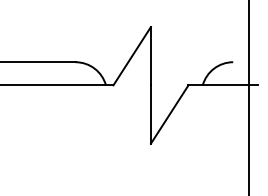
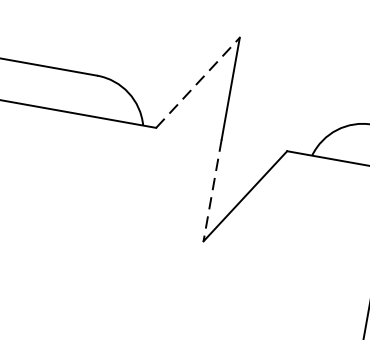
line: (132, 56) -> (198, 83), solid -> dashed
line: (150, 115) -> (211, 192), solid -> dashed

